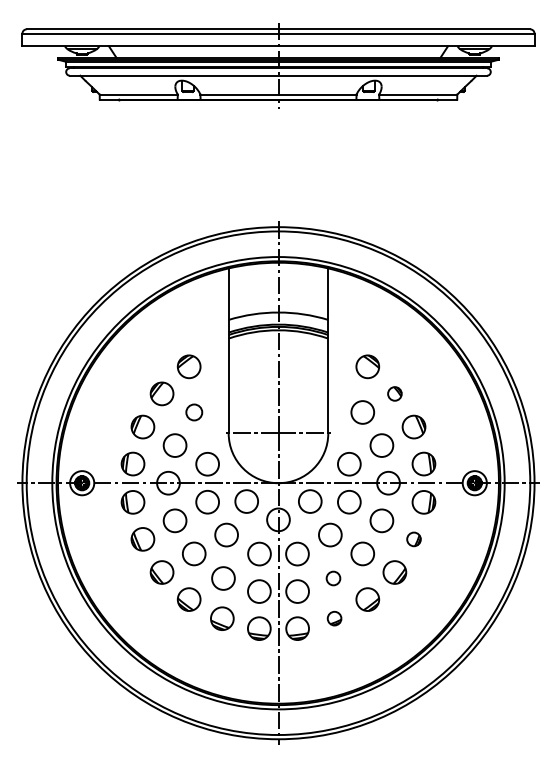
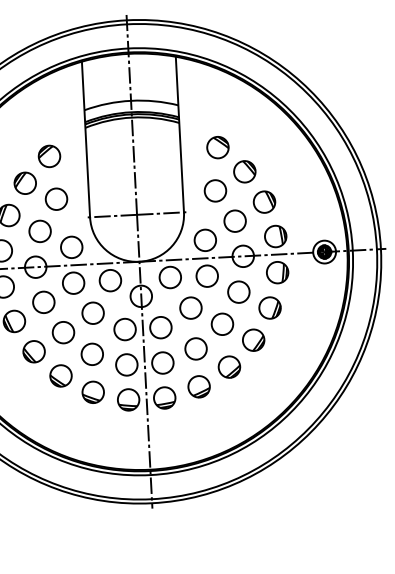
part: (394, 393) -> (244, 171), size x1.67
circle: (194, 412) -> (56, 199), size x1.43
part: (413, 539) -> (269, 308), size x1.67
circle: (333, 578) -> (196, 348), size x1.67
part: (334, 618) -> (198, 386), size x1.67

